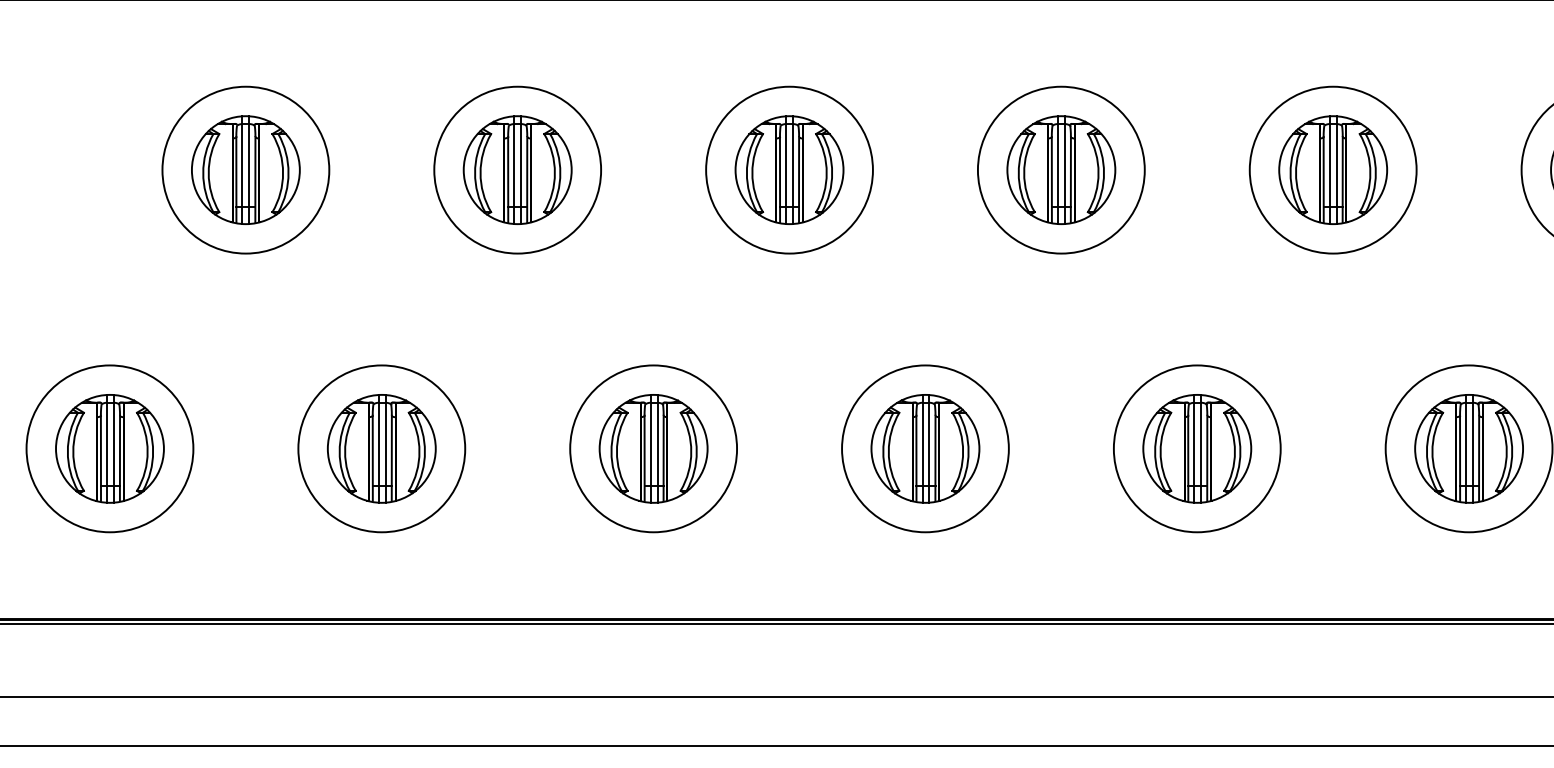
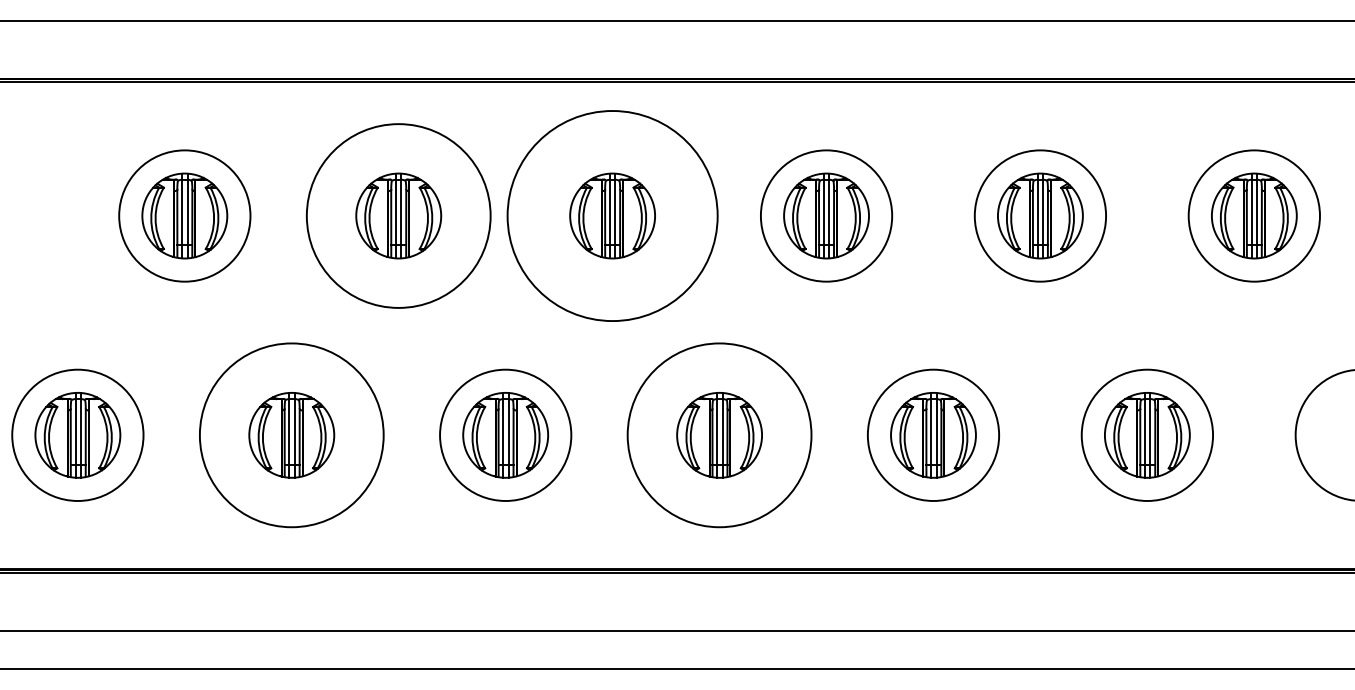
circle: (517, 169) -> (398, 215), size x1.4
circle: (789, 169) -> (612, 215), size x1.6
circle: (381, 447) -> (291, 434), size x1.4
circle: (925, 447) -> (719, 434), size x1.4

